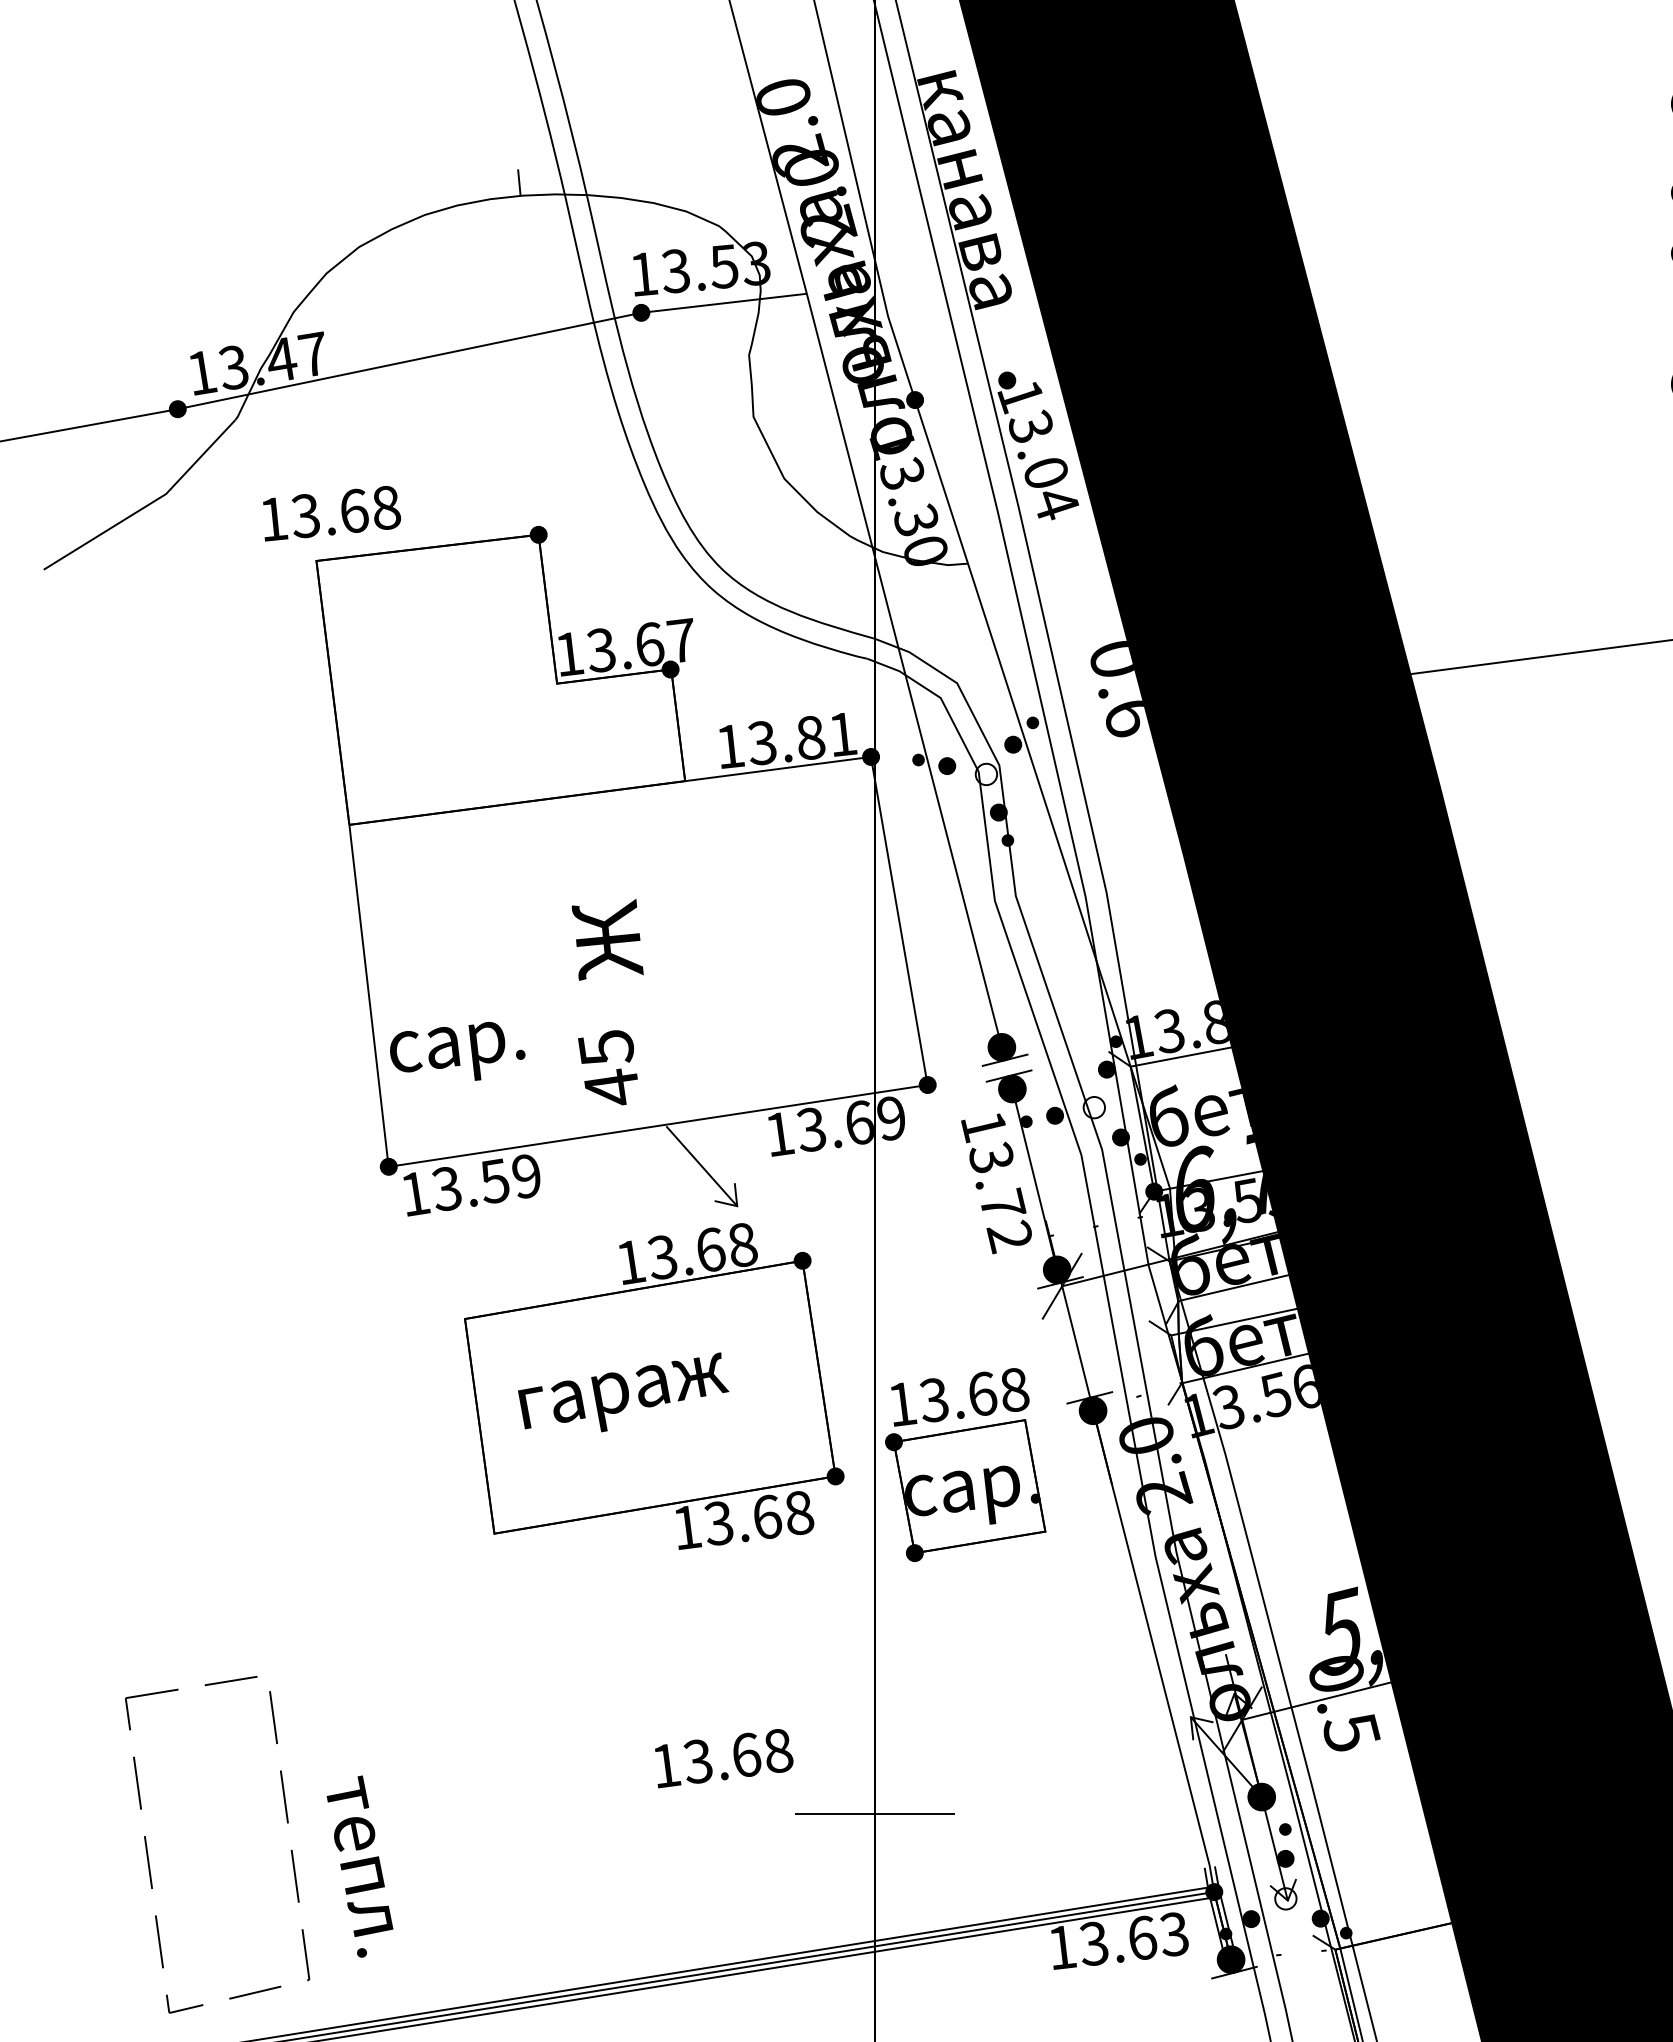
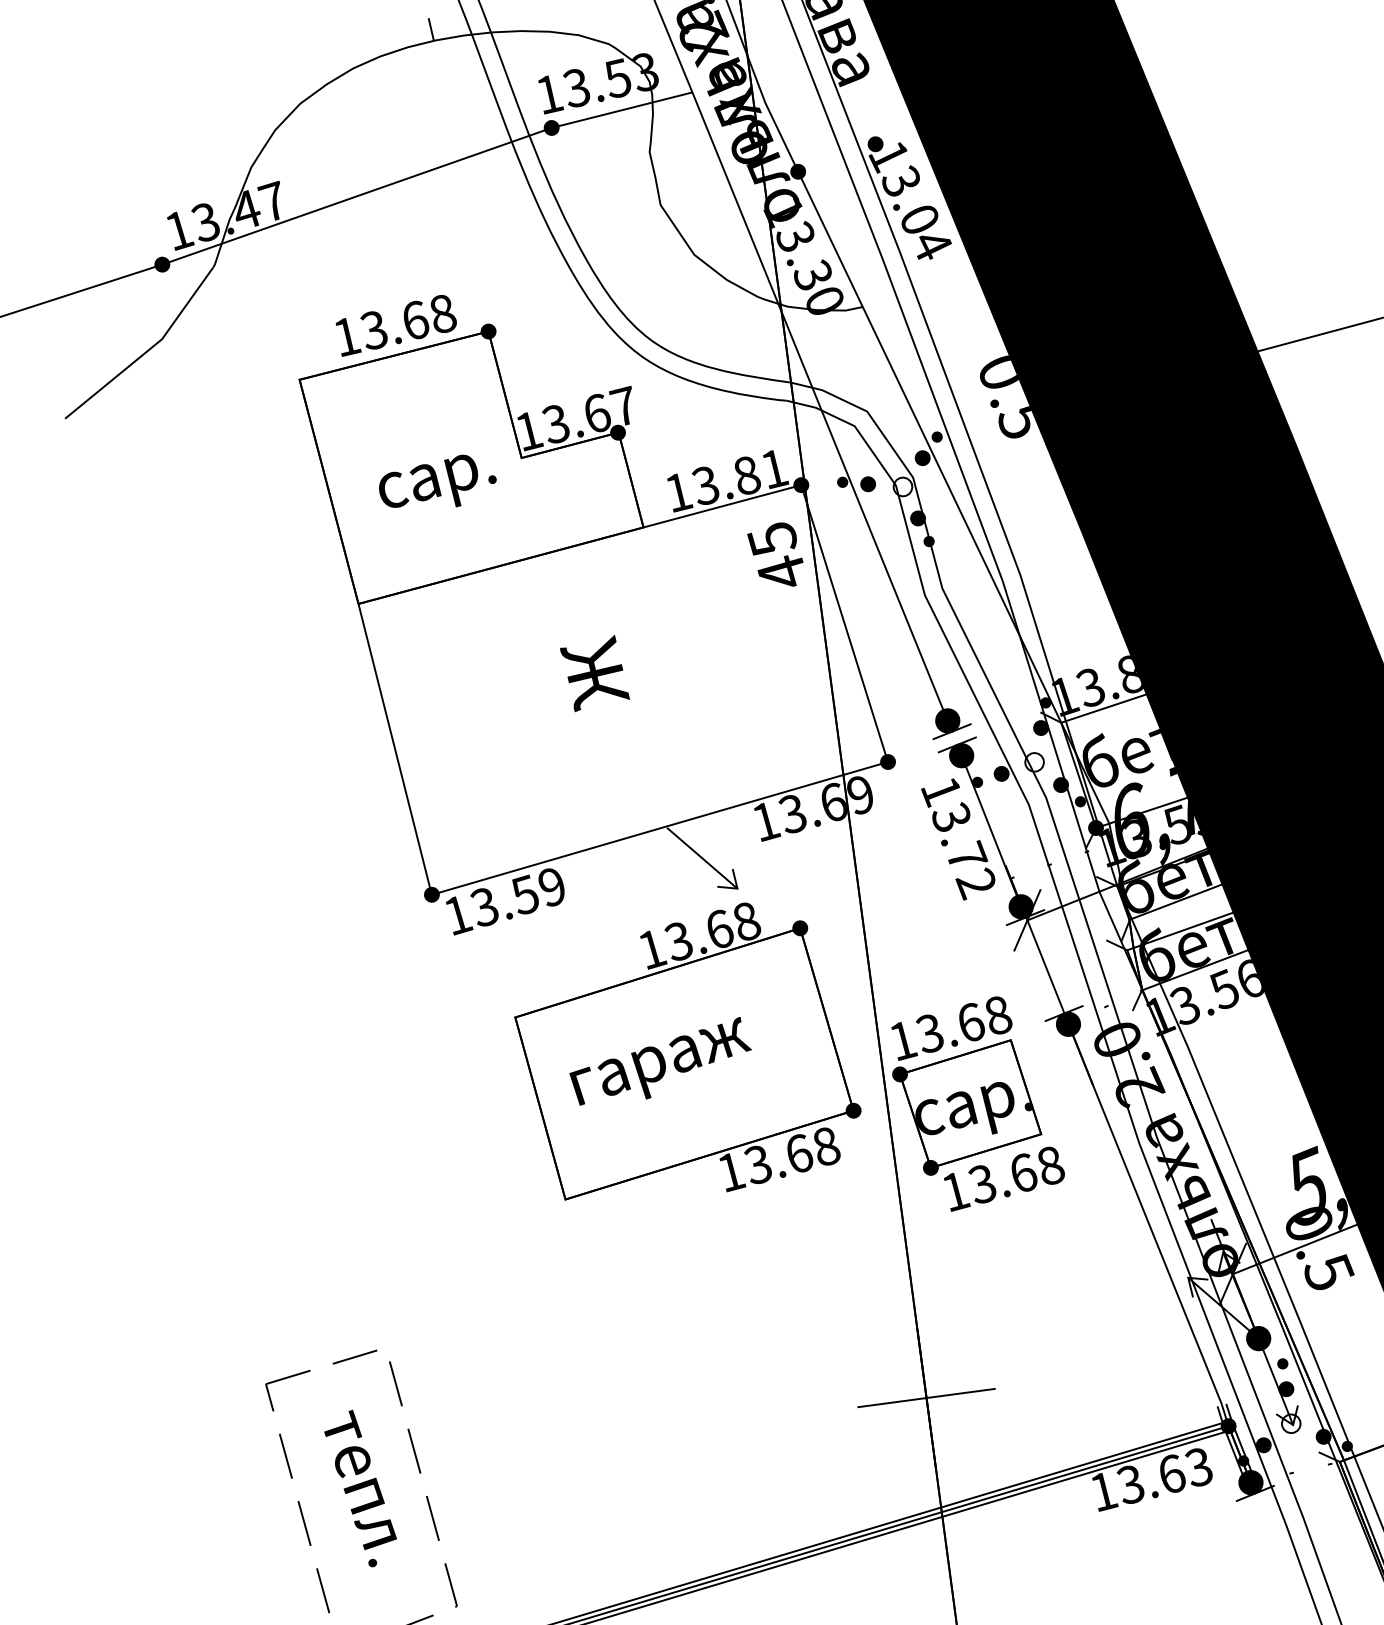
text: (332, 513) -> (396, 325), moved
text: (1124, 718) -> (1015, 422), 0.6 -> 0.5
text: (457, 1051) -> (437, 484), moved
text: (607, 1067) -> (775, 555), moved
text: (724, 1758) -> (1004, 1178), moved
text: (359, 1866) -> (360, 1488), moved

